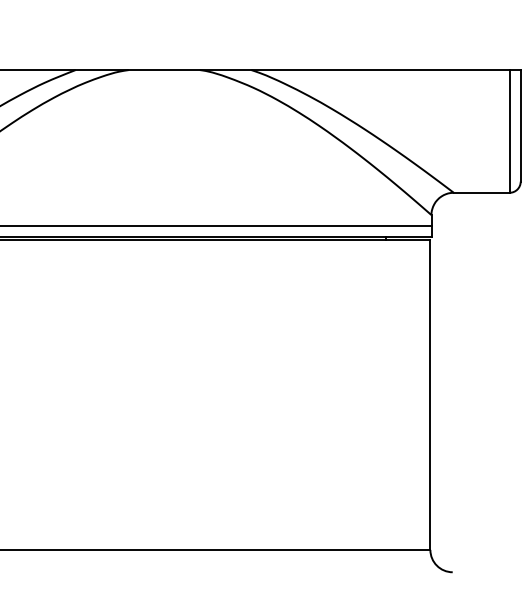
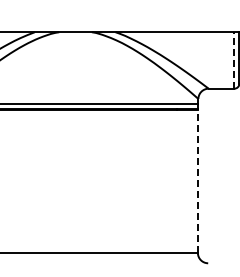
line: (509, 131) -> (234, 60), solid -> dashed
line: (429, 394) -> (197, 181), solid -> dashed

